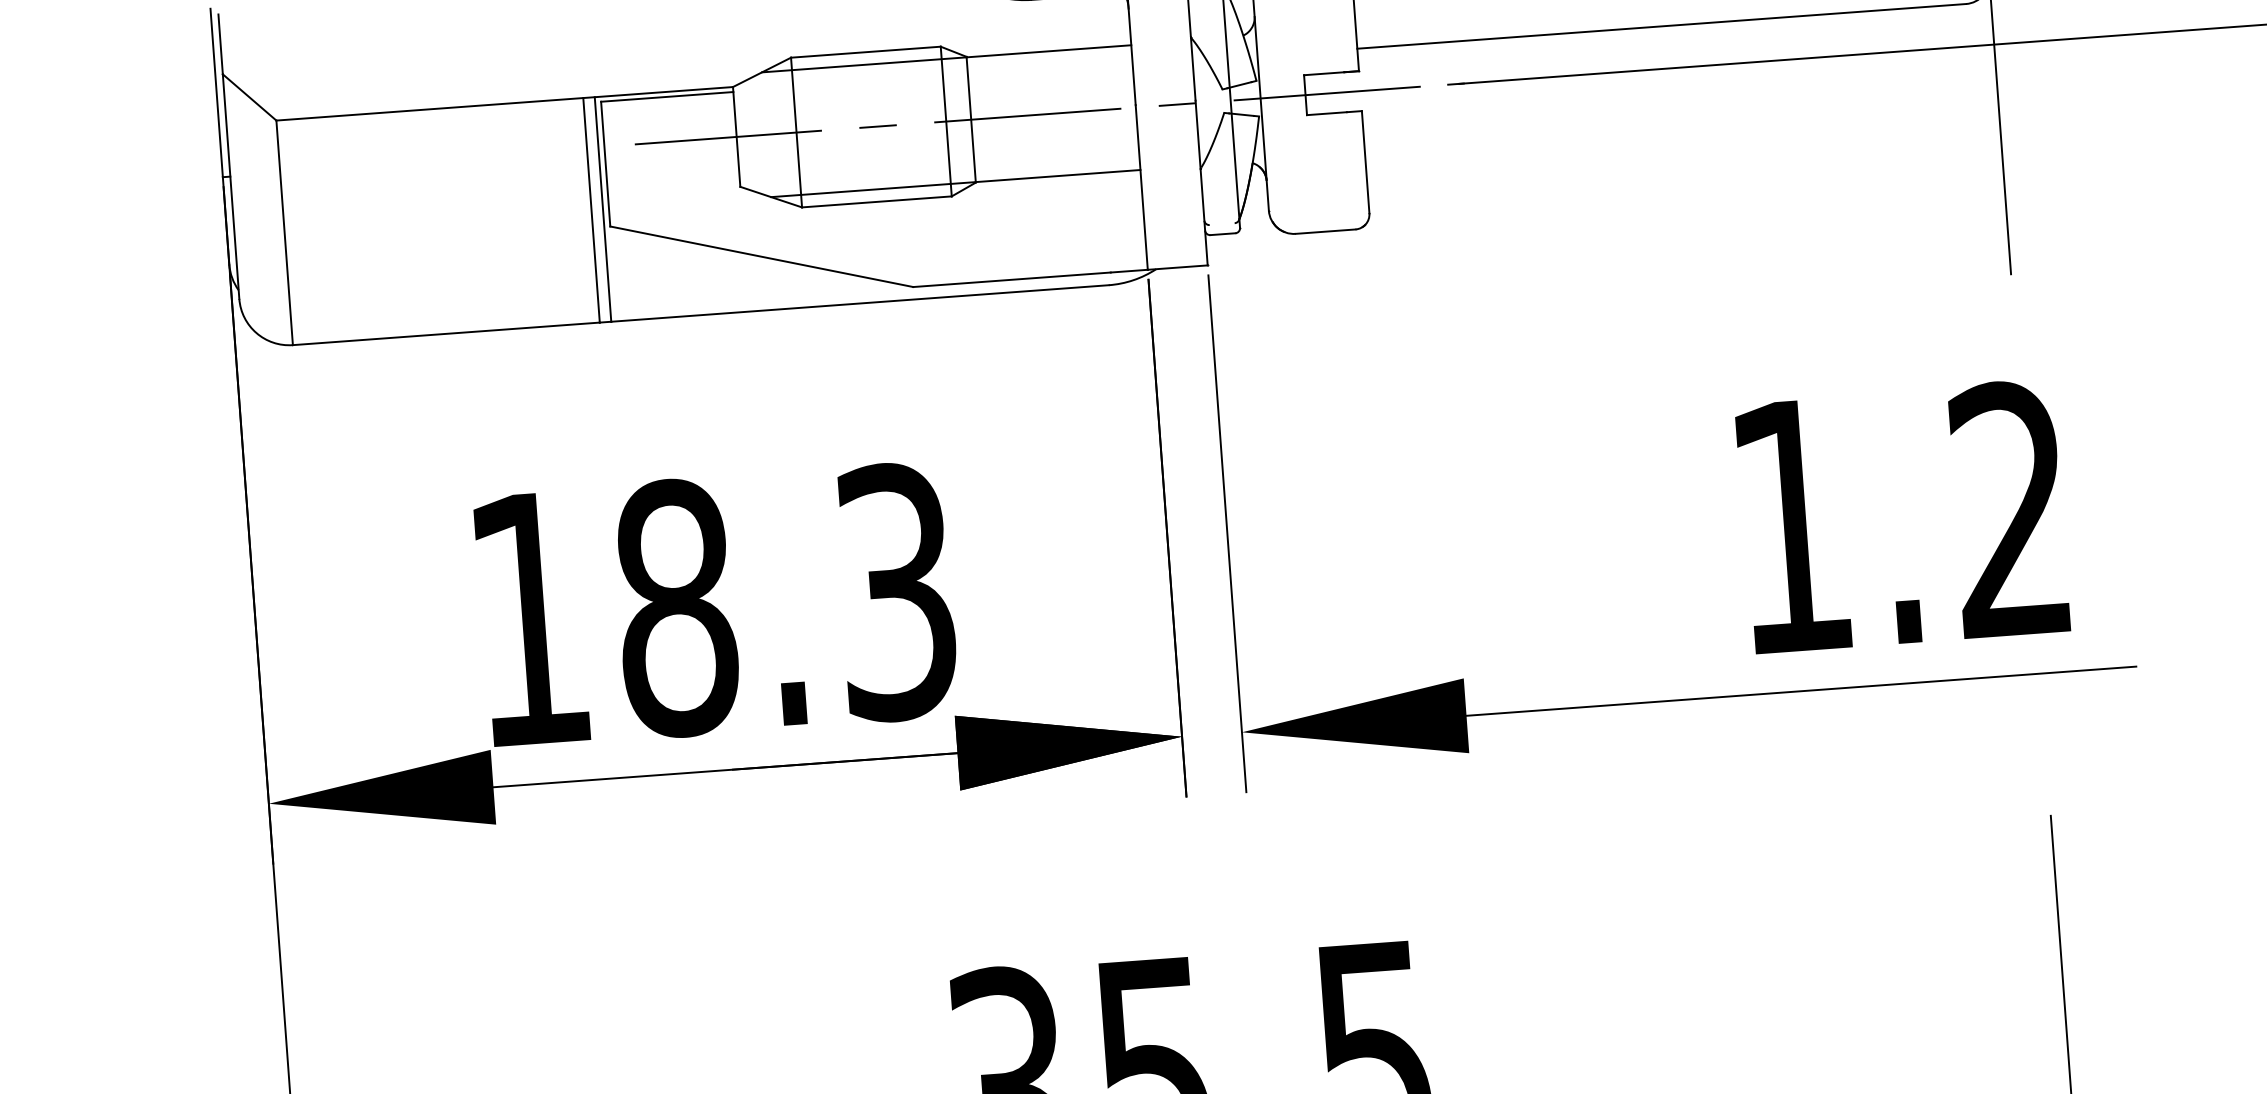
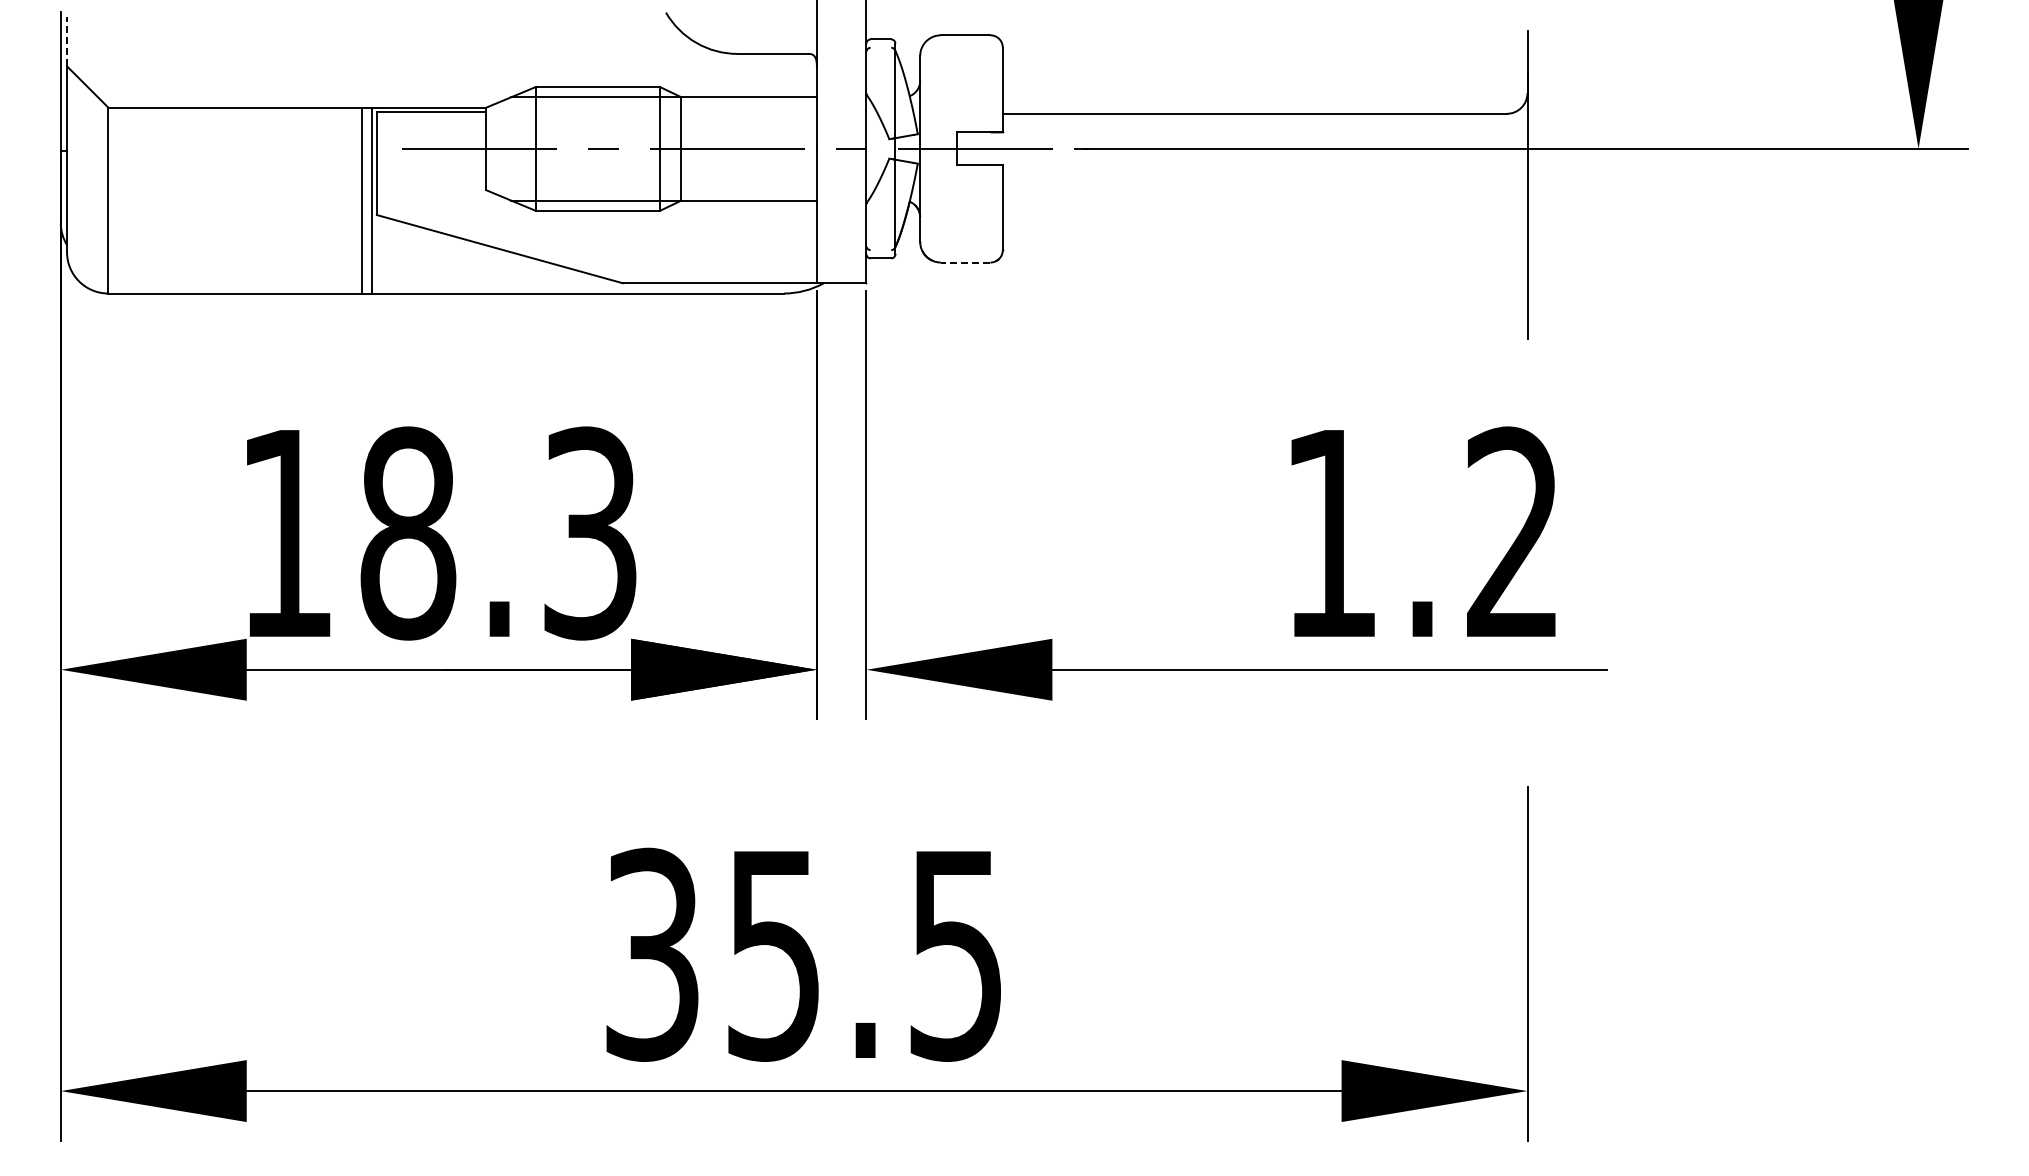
line: (221, 44) -> (67, 41), solid -> dashed
line: (1325, 231) -> (965, 262), solid -> dashed

